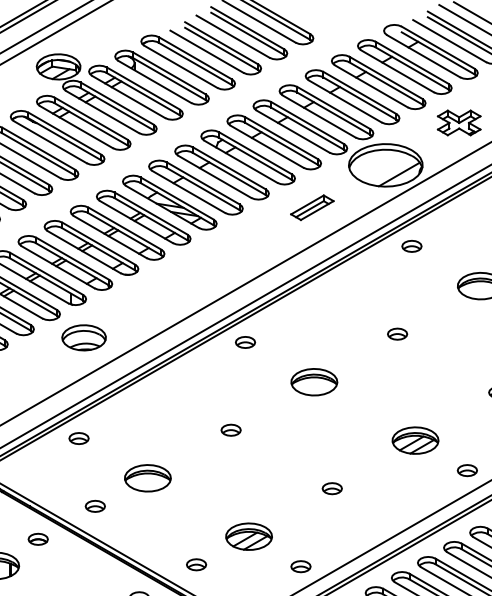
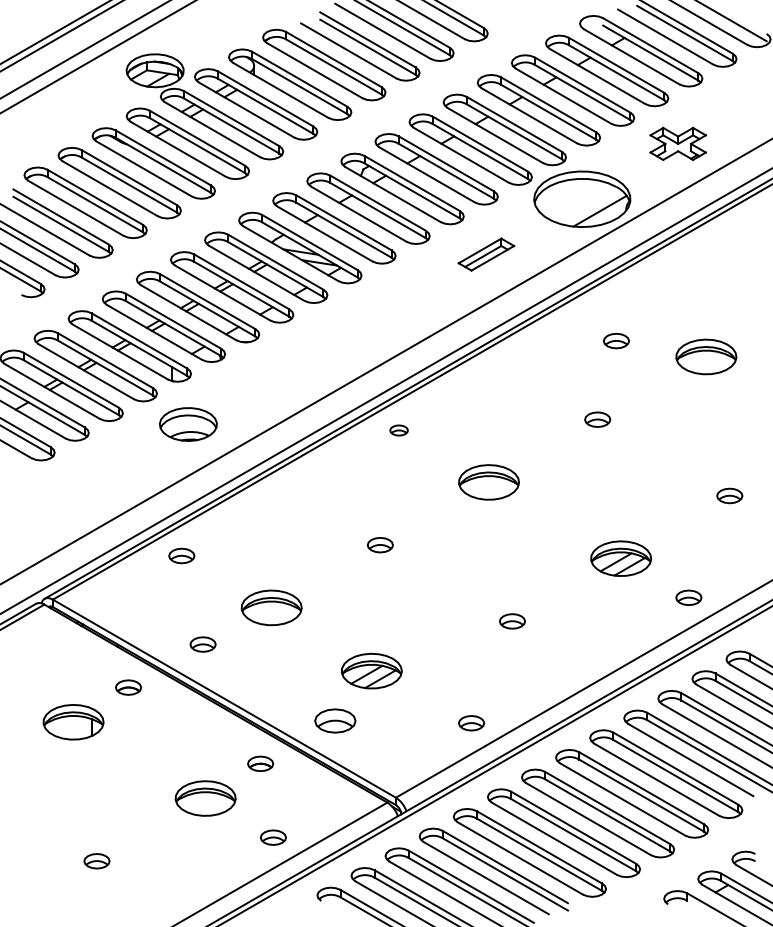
part: (411, 245) -> (616, 340), moved
part: (245, 342) -> (398, 430), size x0.7
part: (248, 536) -> (371, 670), moved
part: (196, 564) -> (334, 720), size x1.6

